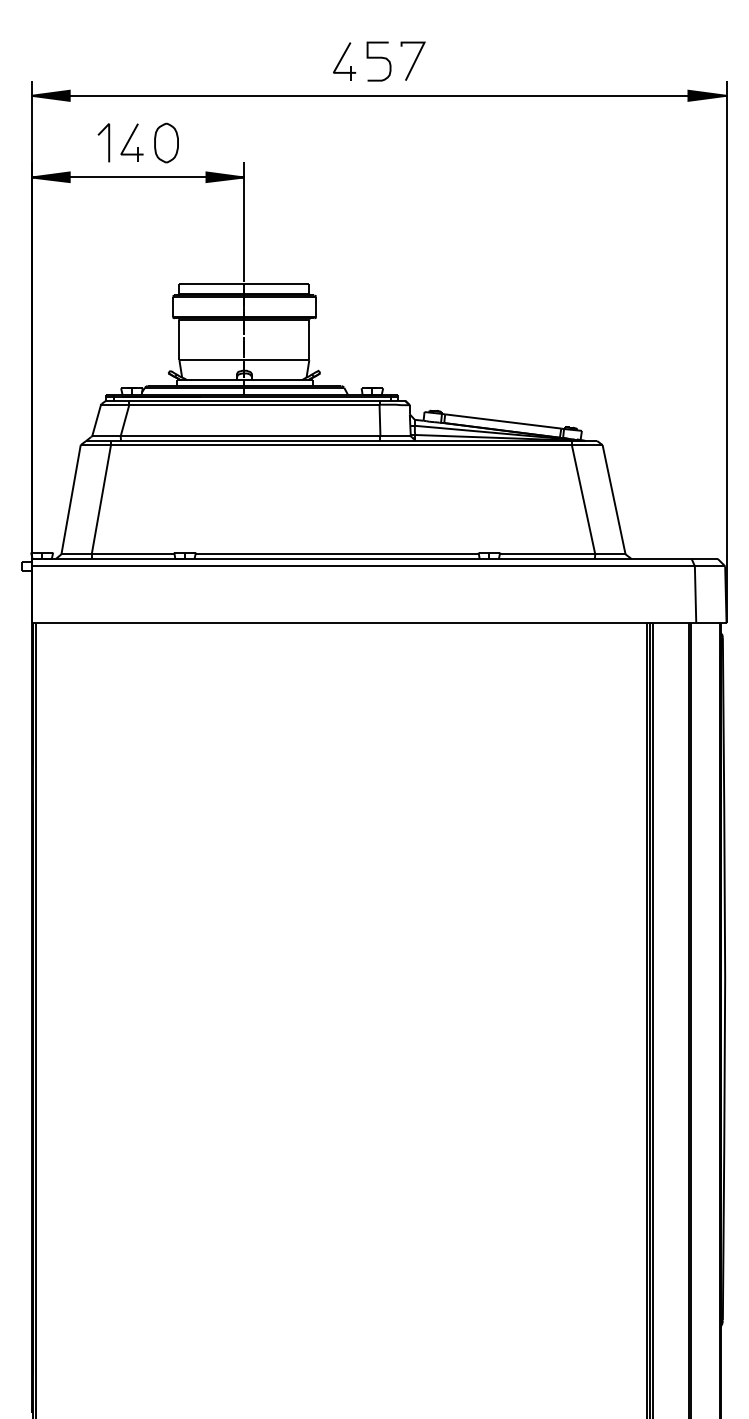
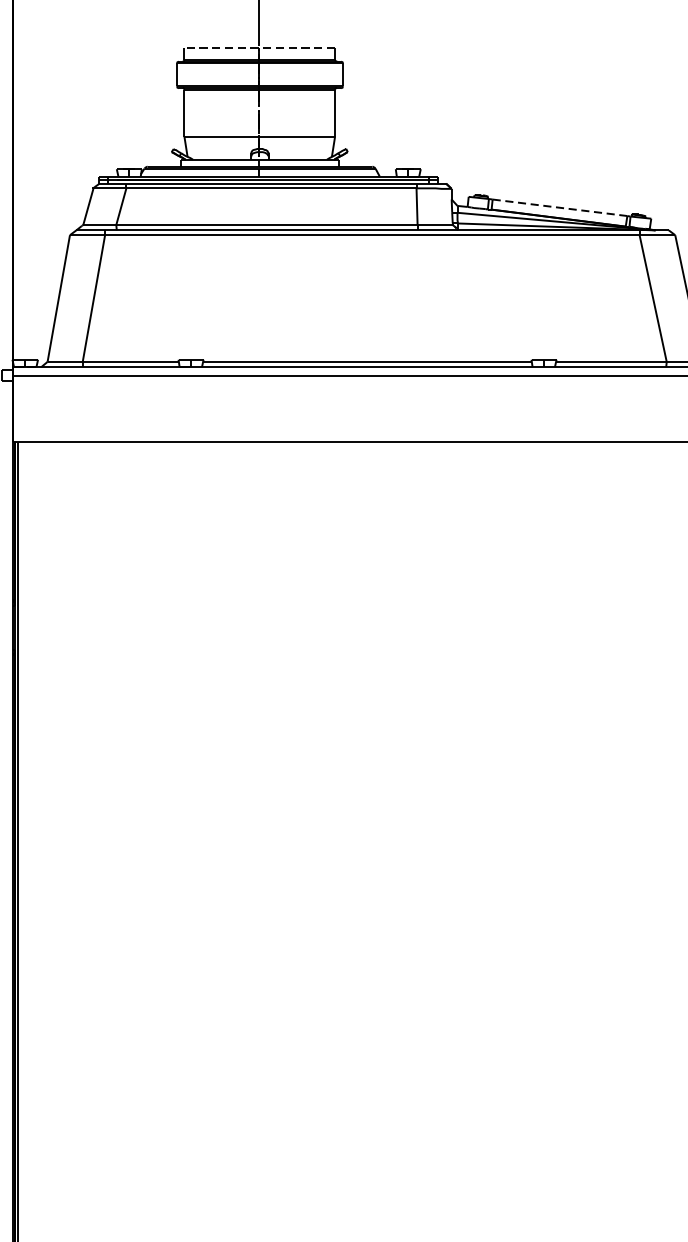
line: (244, 284) -> (259, 48), solid -> dashed
line: (503, 421) -> (560, 207), solid -> dashed

